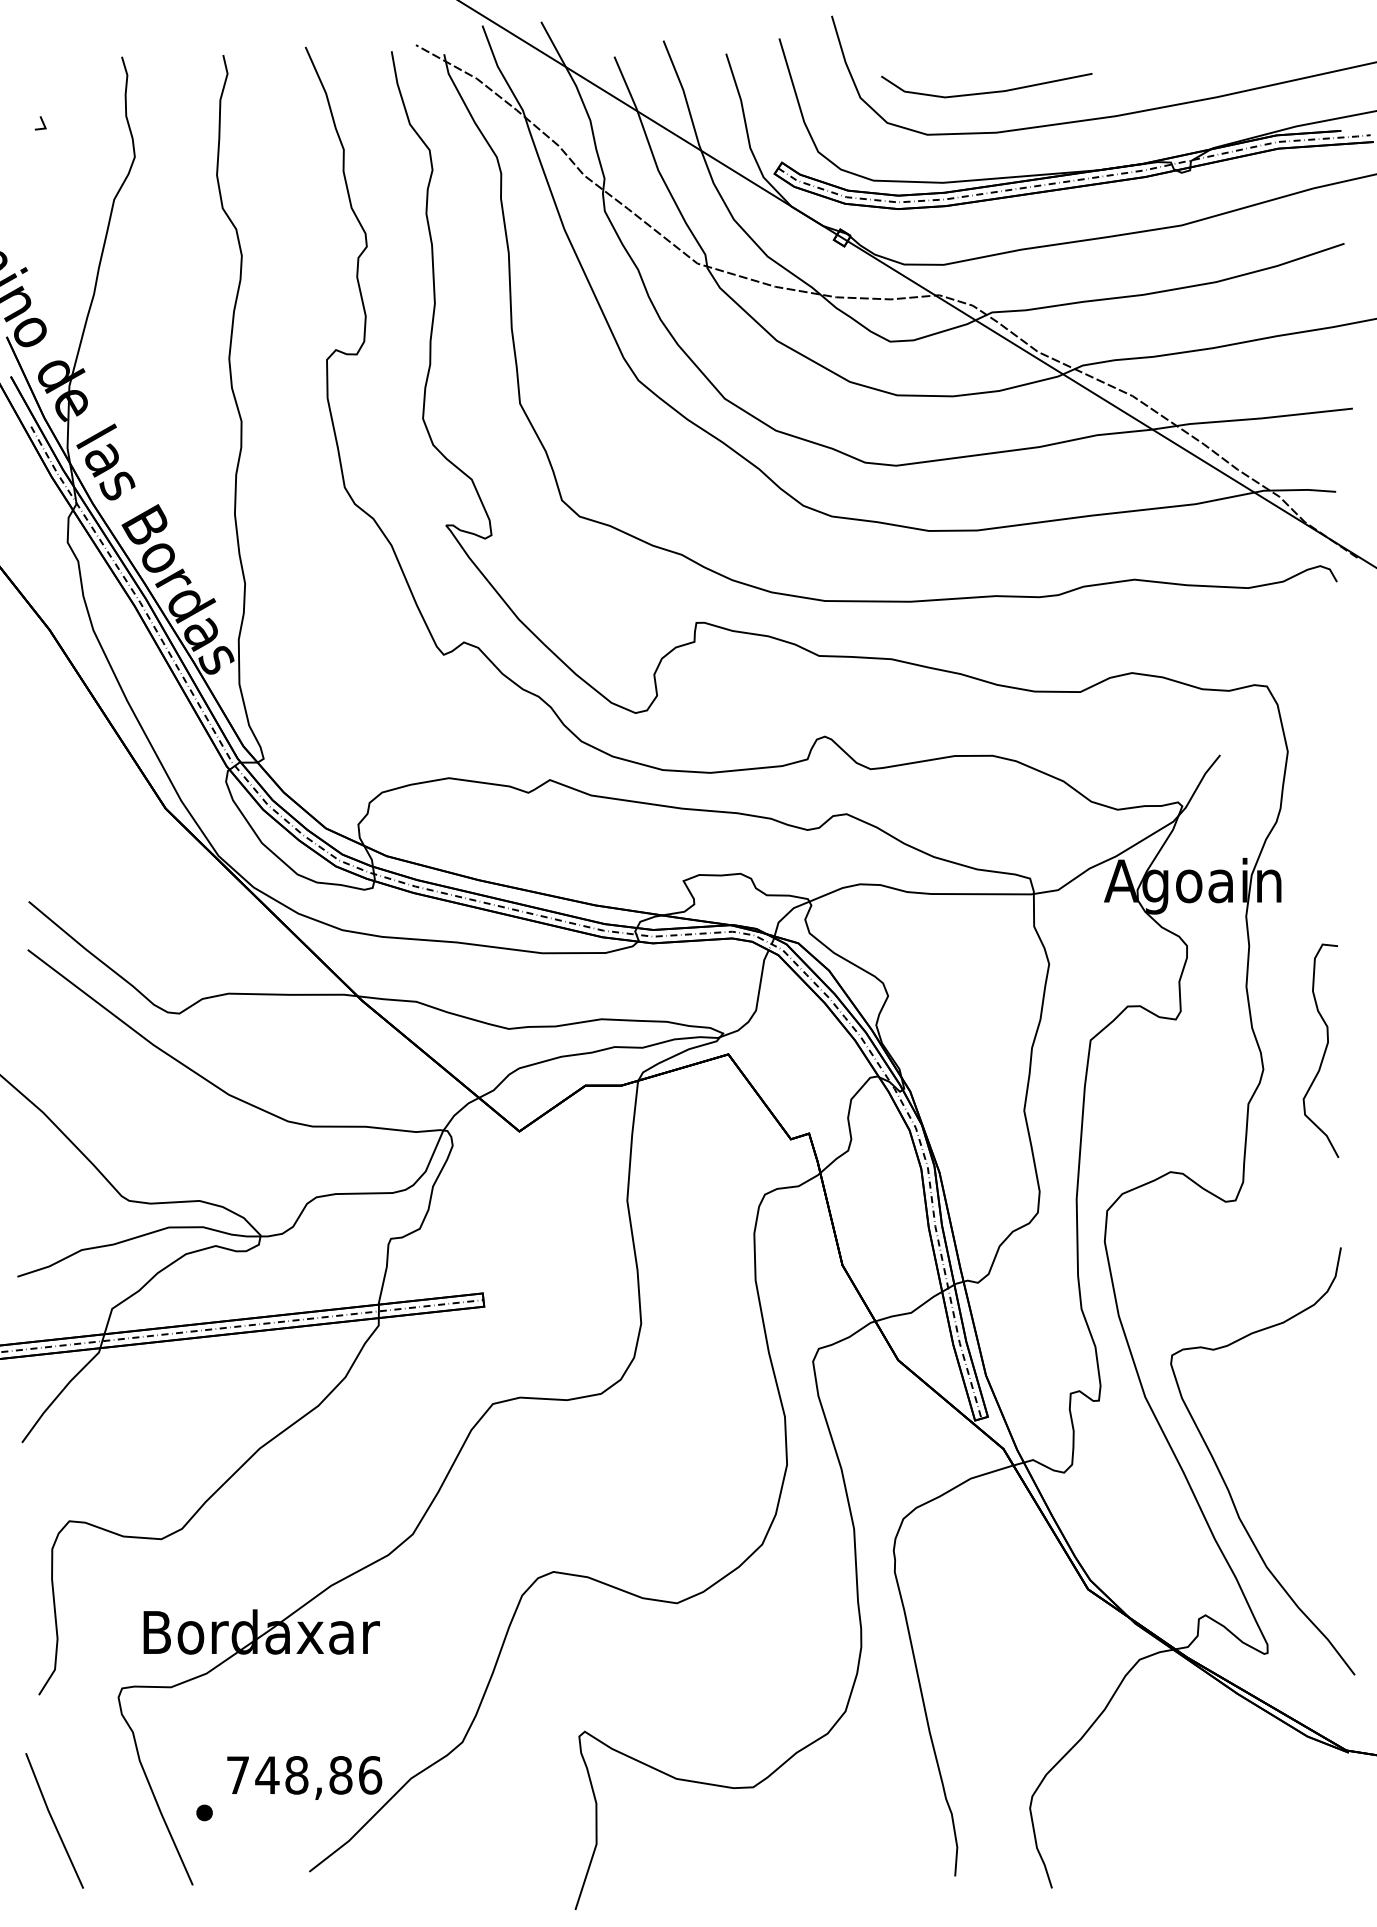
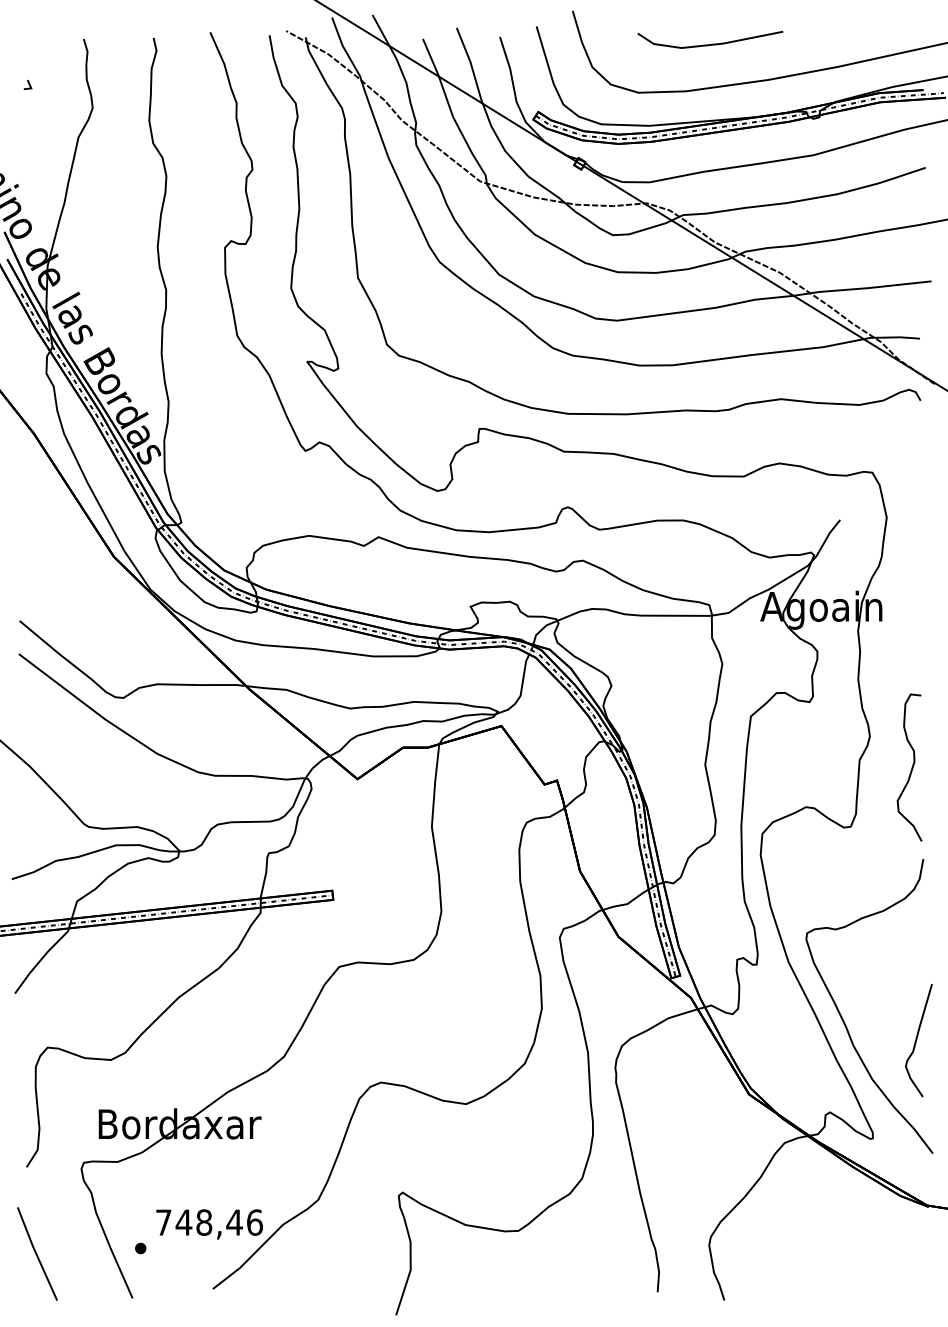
line: (989, 90) -> (712, 43), moved
curve: (1323, 1050) -> (911, 767), moved
curve: (1332, 1509) -> (917, 1039), added
text: (340, 1775) -> (234, 1222), 748,86 -> 748,46

